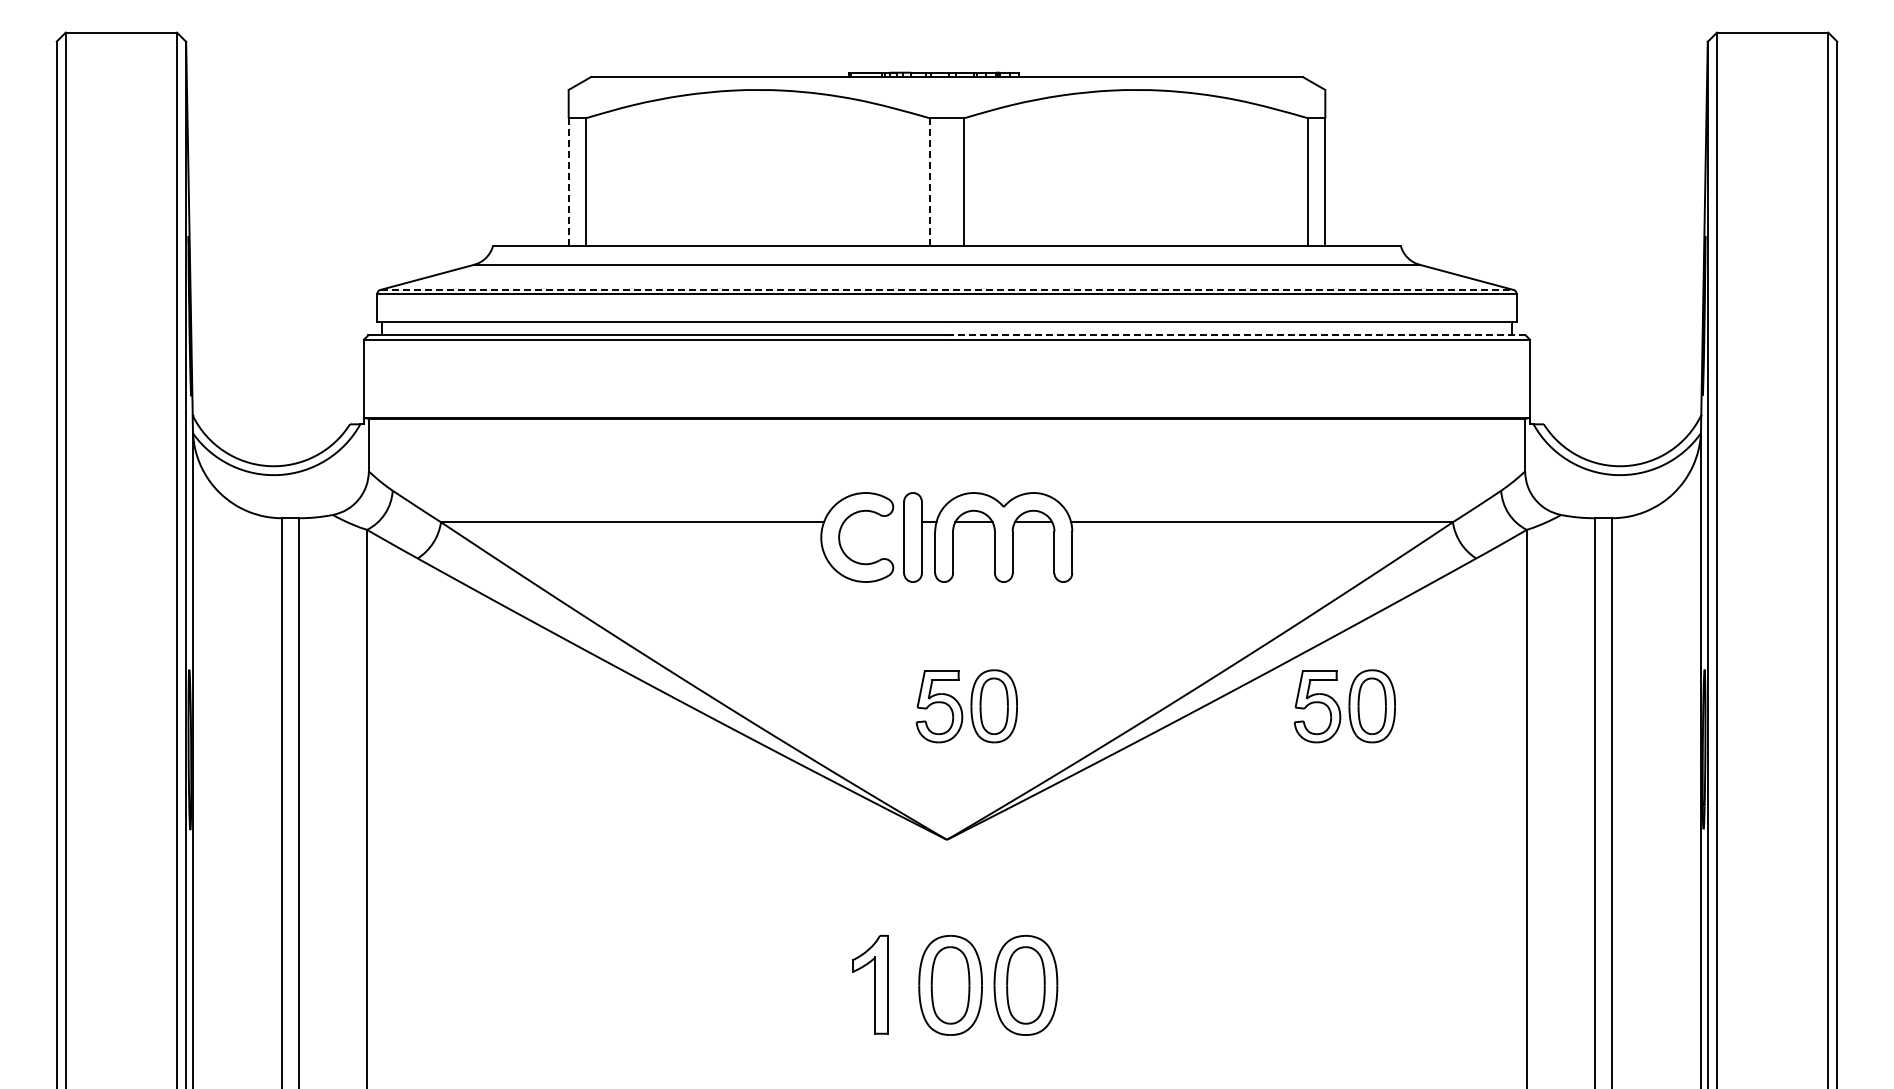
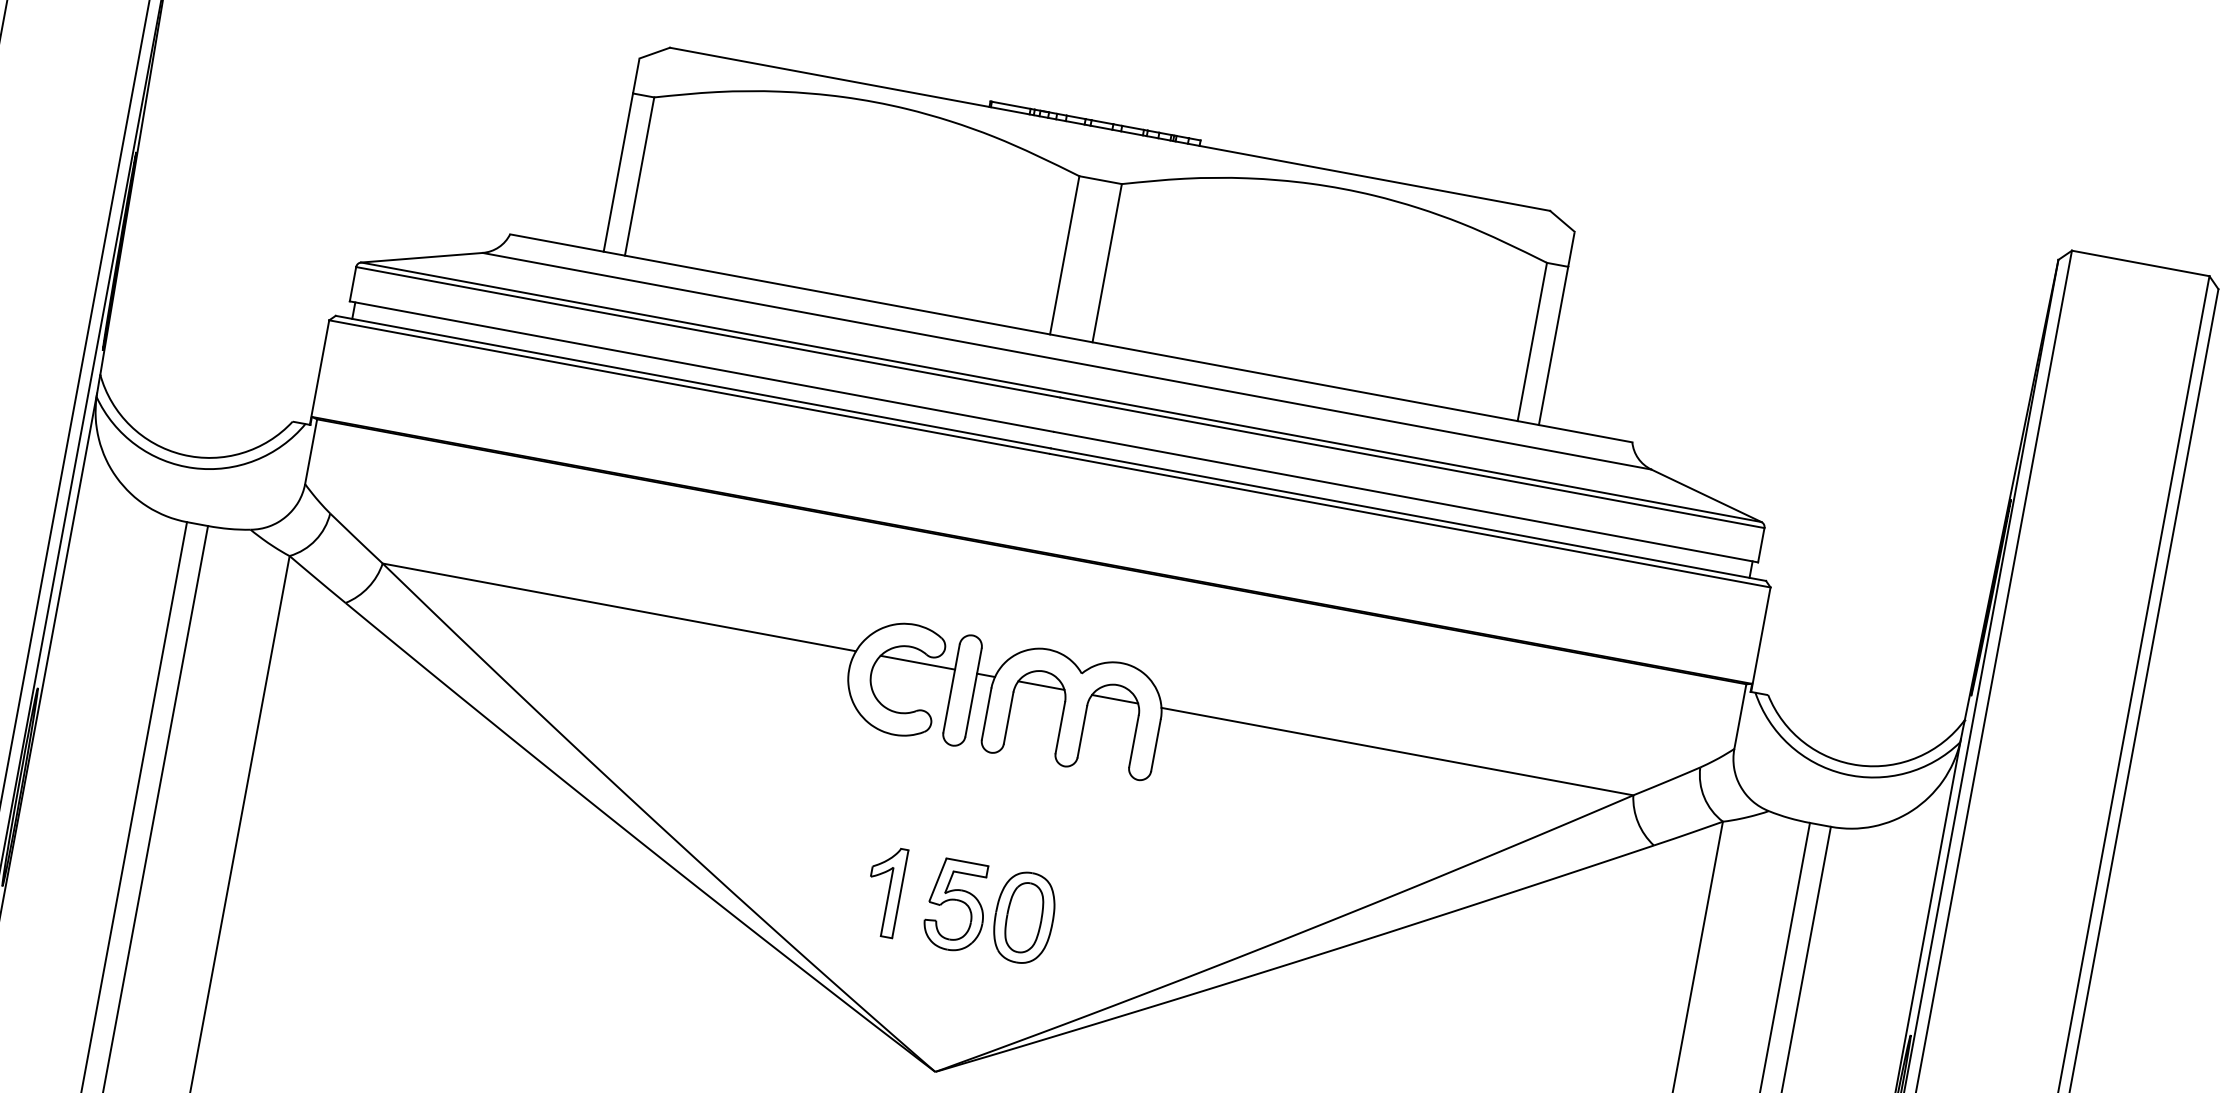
line: (568, 181) -> (618, 171), dashed -> solid
line: (929, 181) -> (1064, 254), dashed -> solid
line: (947, 289) -> (1062, 391), dashed -> solid
line: (1235, 335) -> (1407, 514), dashed -> solid
line: (873, 522) -> (917, 662), added
part: (880, 705) -> (883, 890), added
part: (1344, 706) -> (1457, 998), removed

